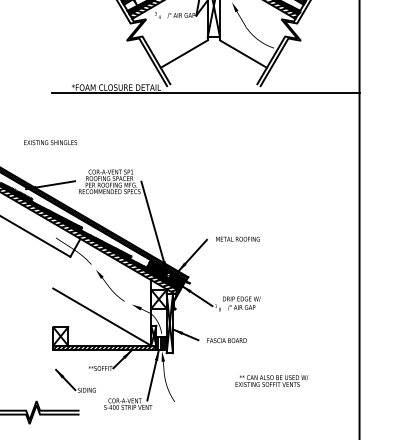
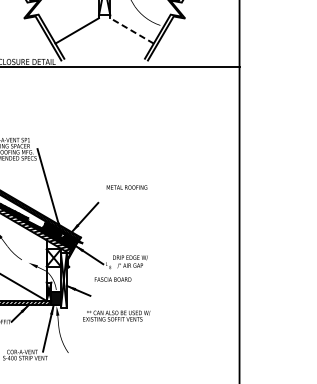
line: (243, 53) -> (132, 30), solid -> dashed
text: (237, 238) -> (126, 186), moved
text: (226, 340) -> (112, 279), moved
text: (271, 380) -> (116, 315), moved

